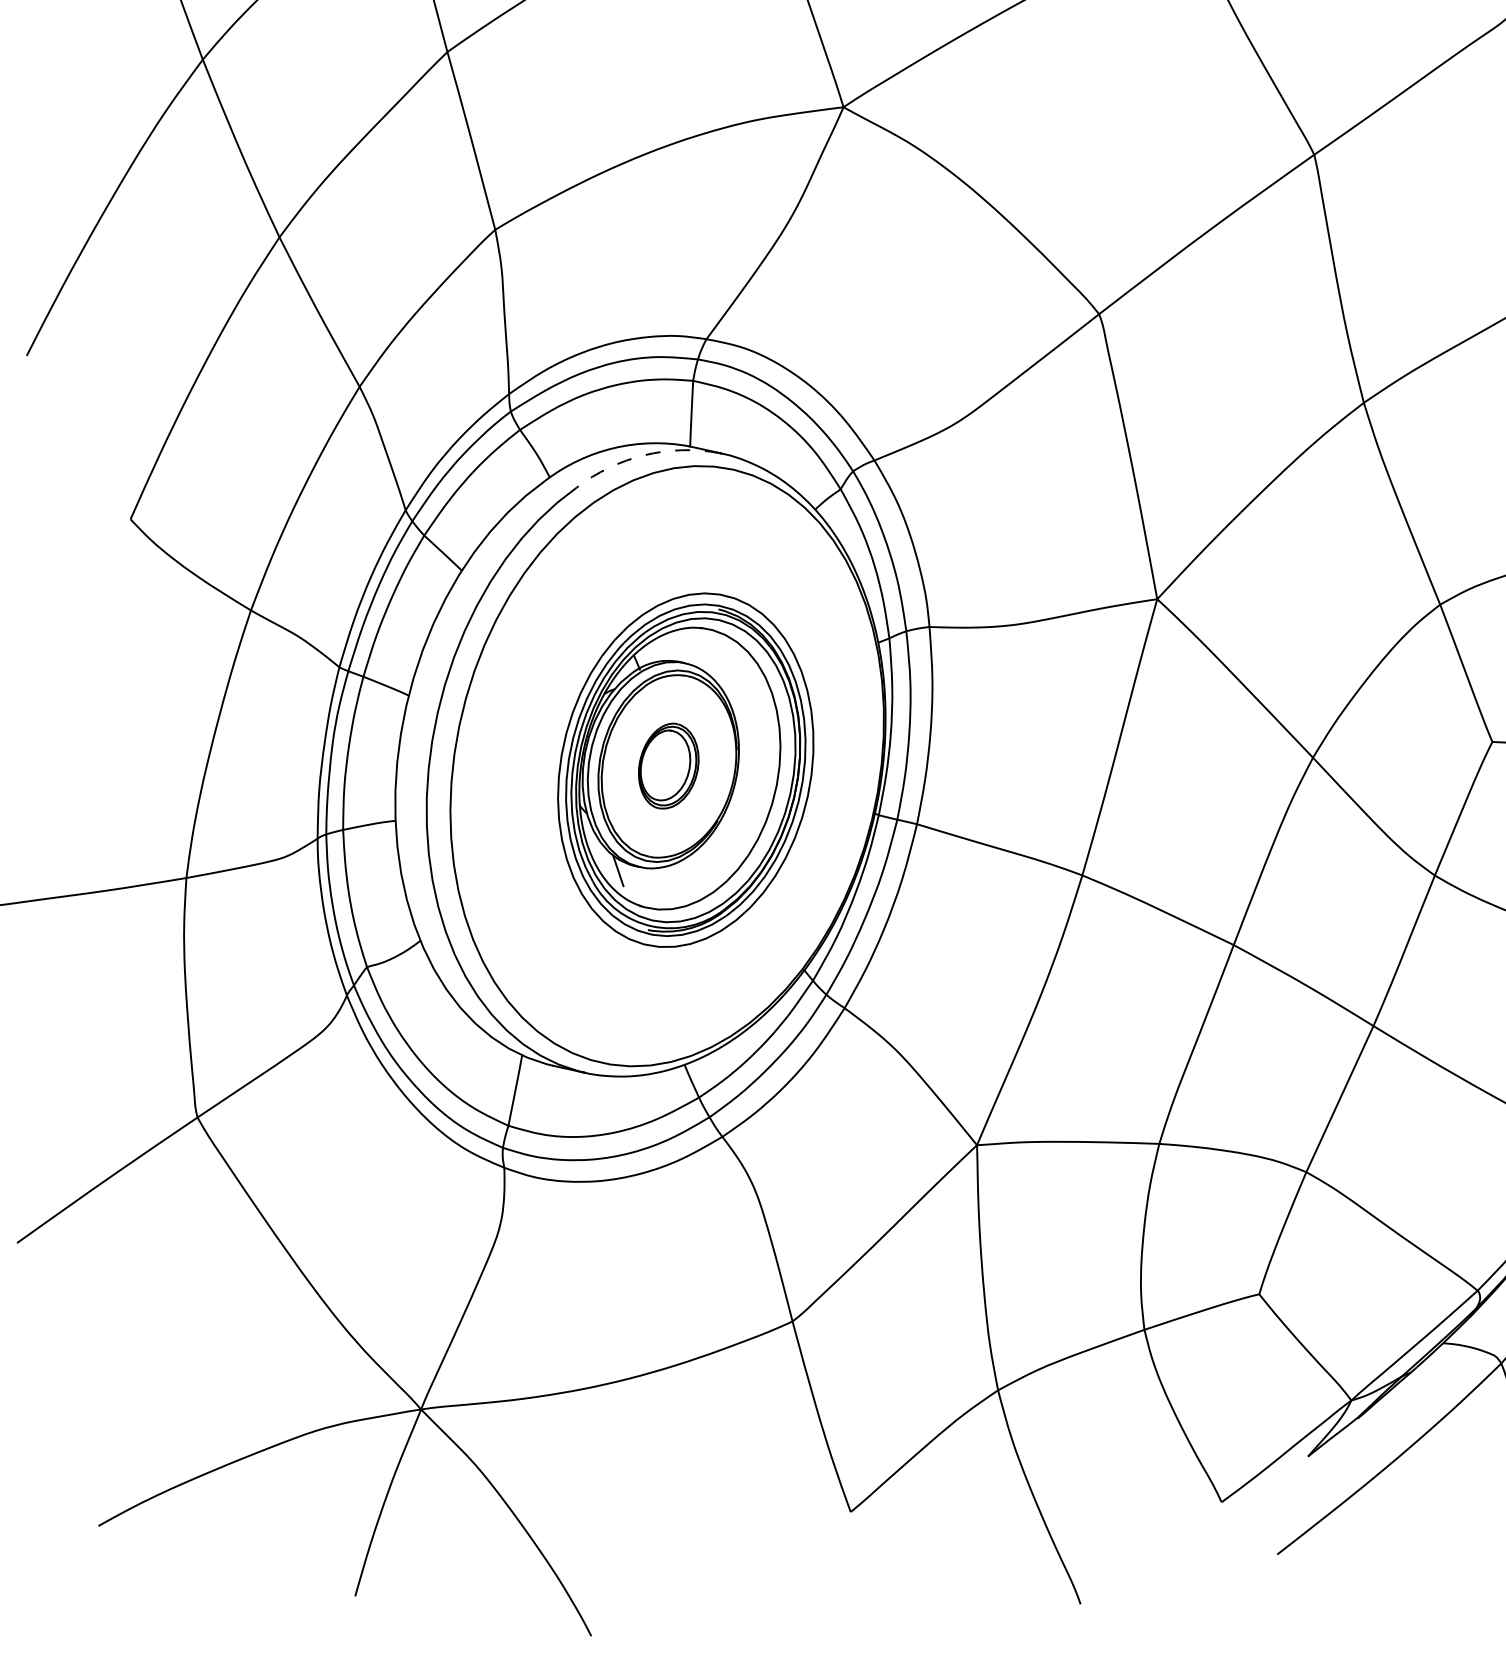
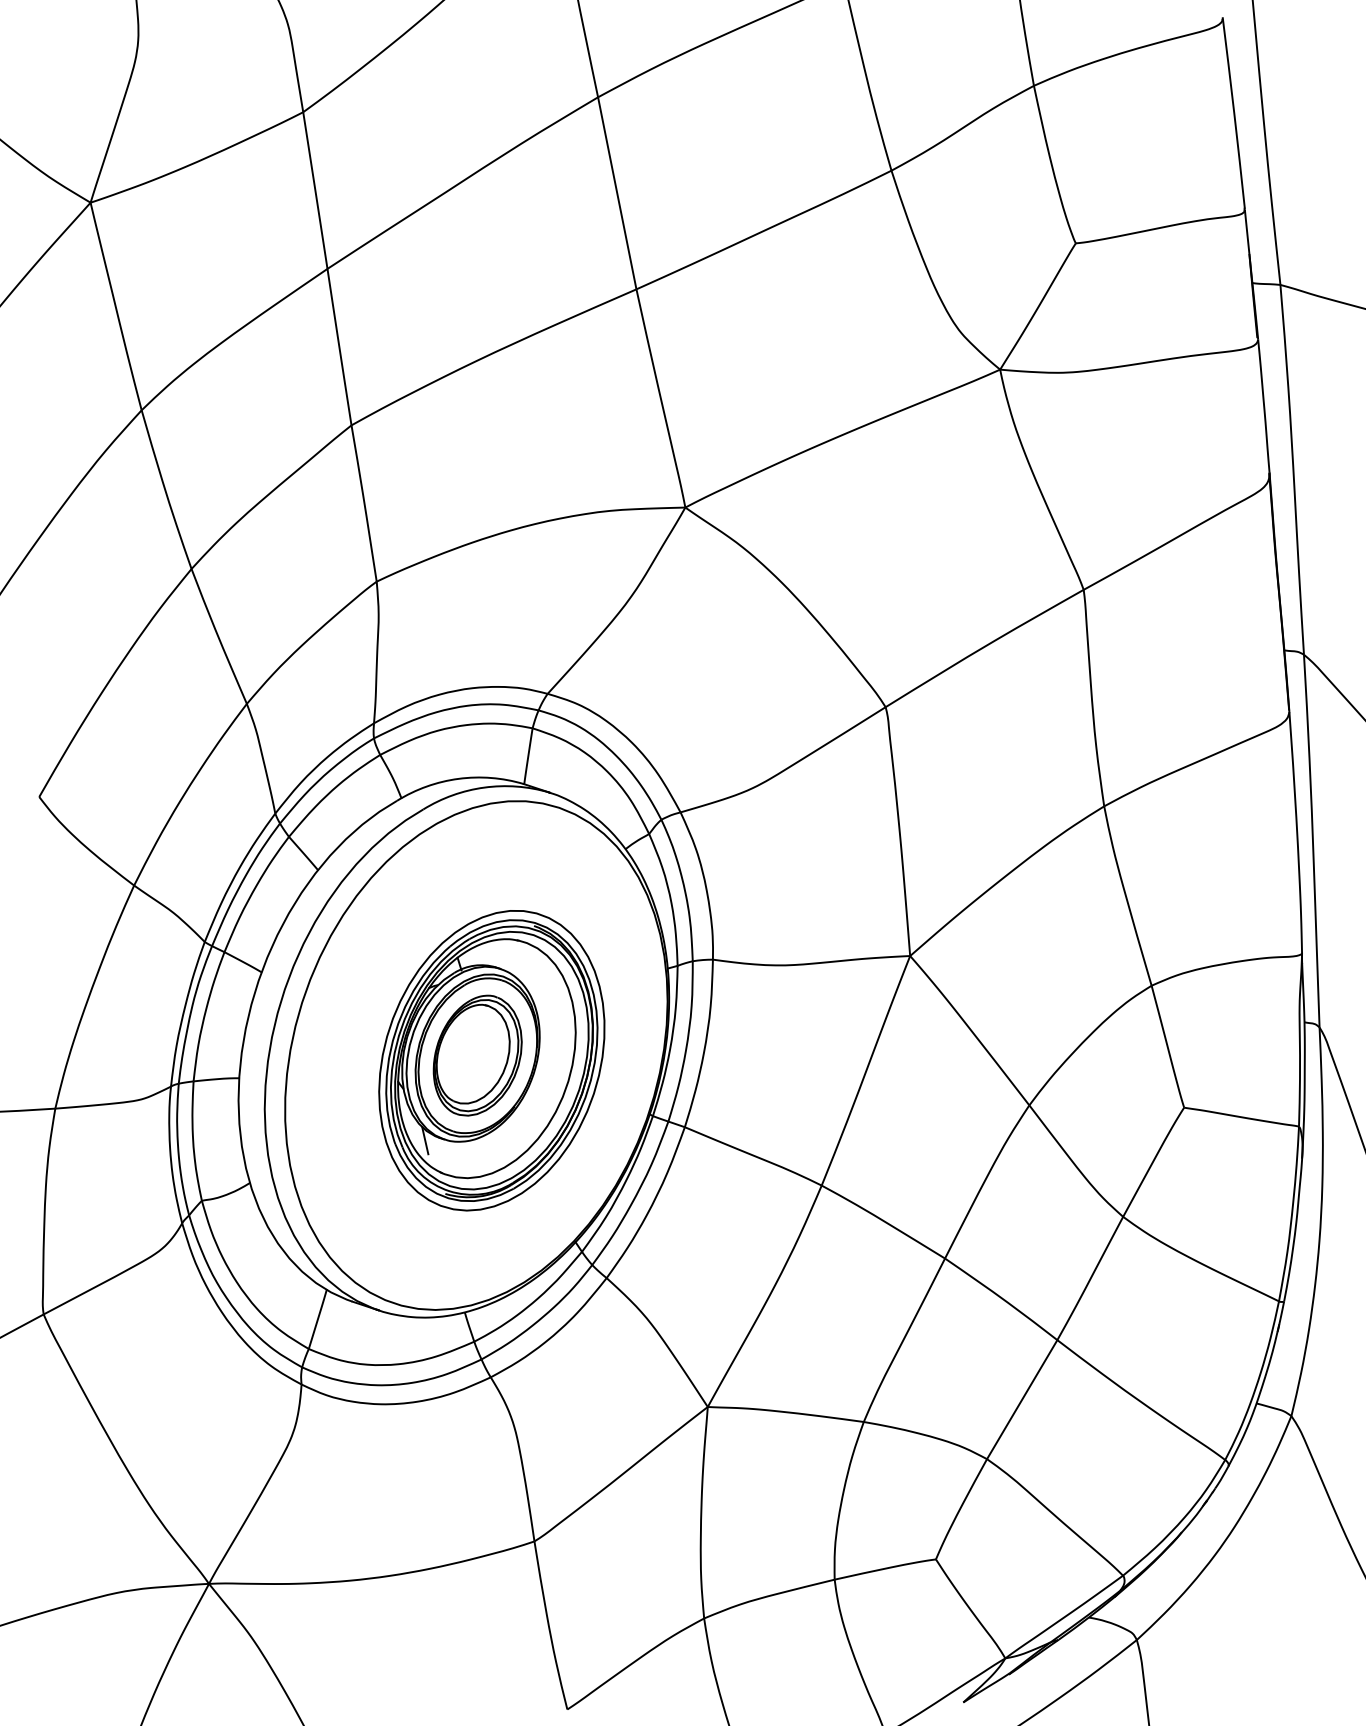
arc: (644, 455) -> (484, 787), dashed -> solid
part: (668, 766) -> (477, 1055), size x1.67

